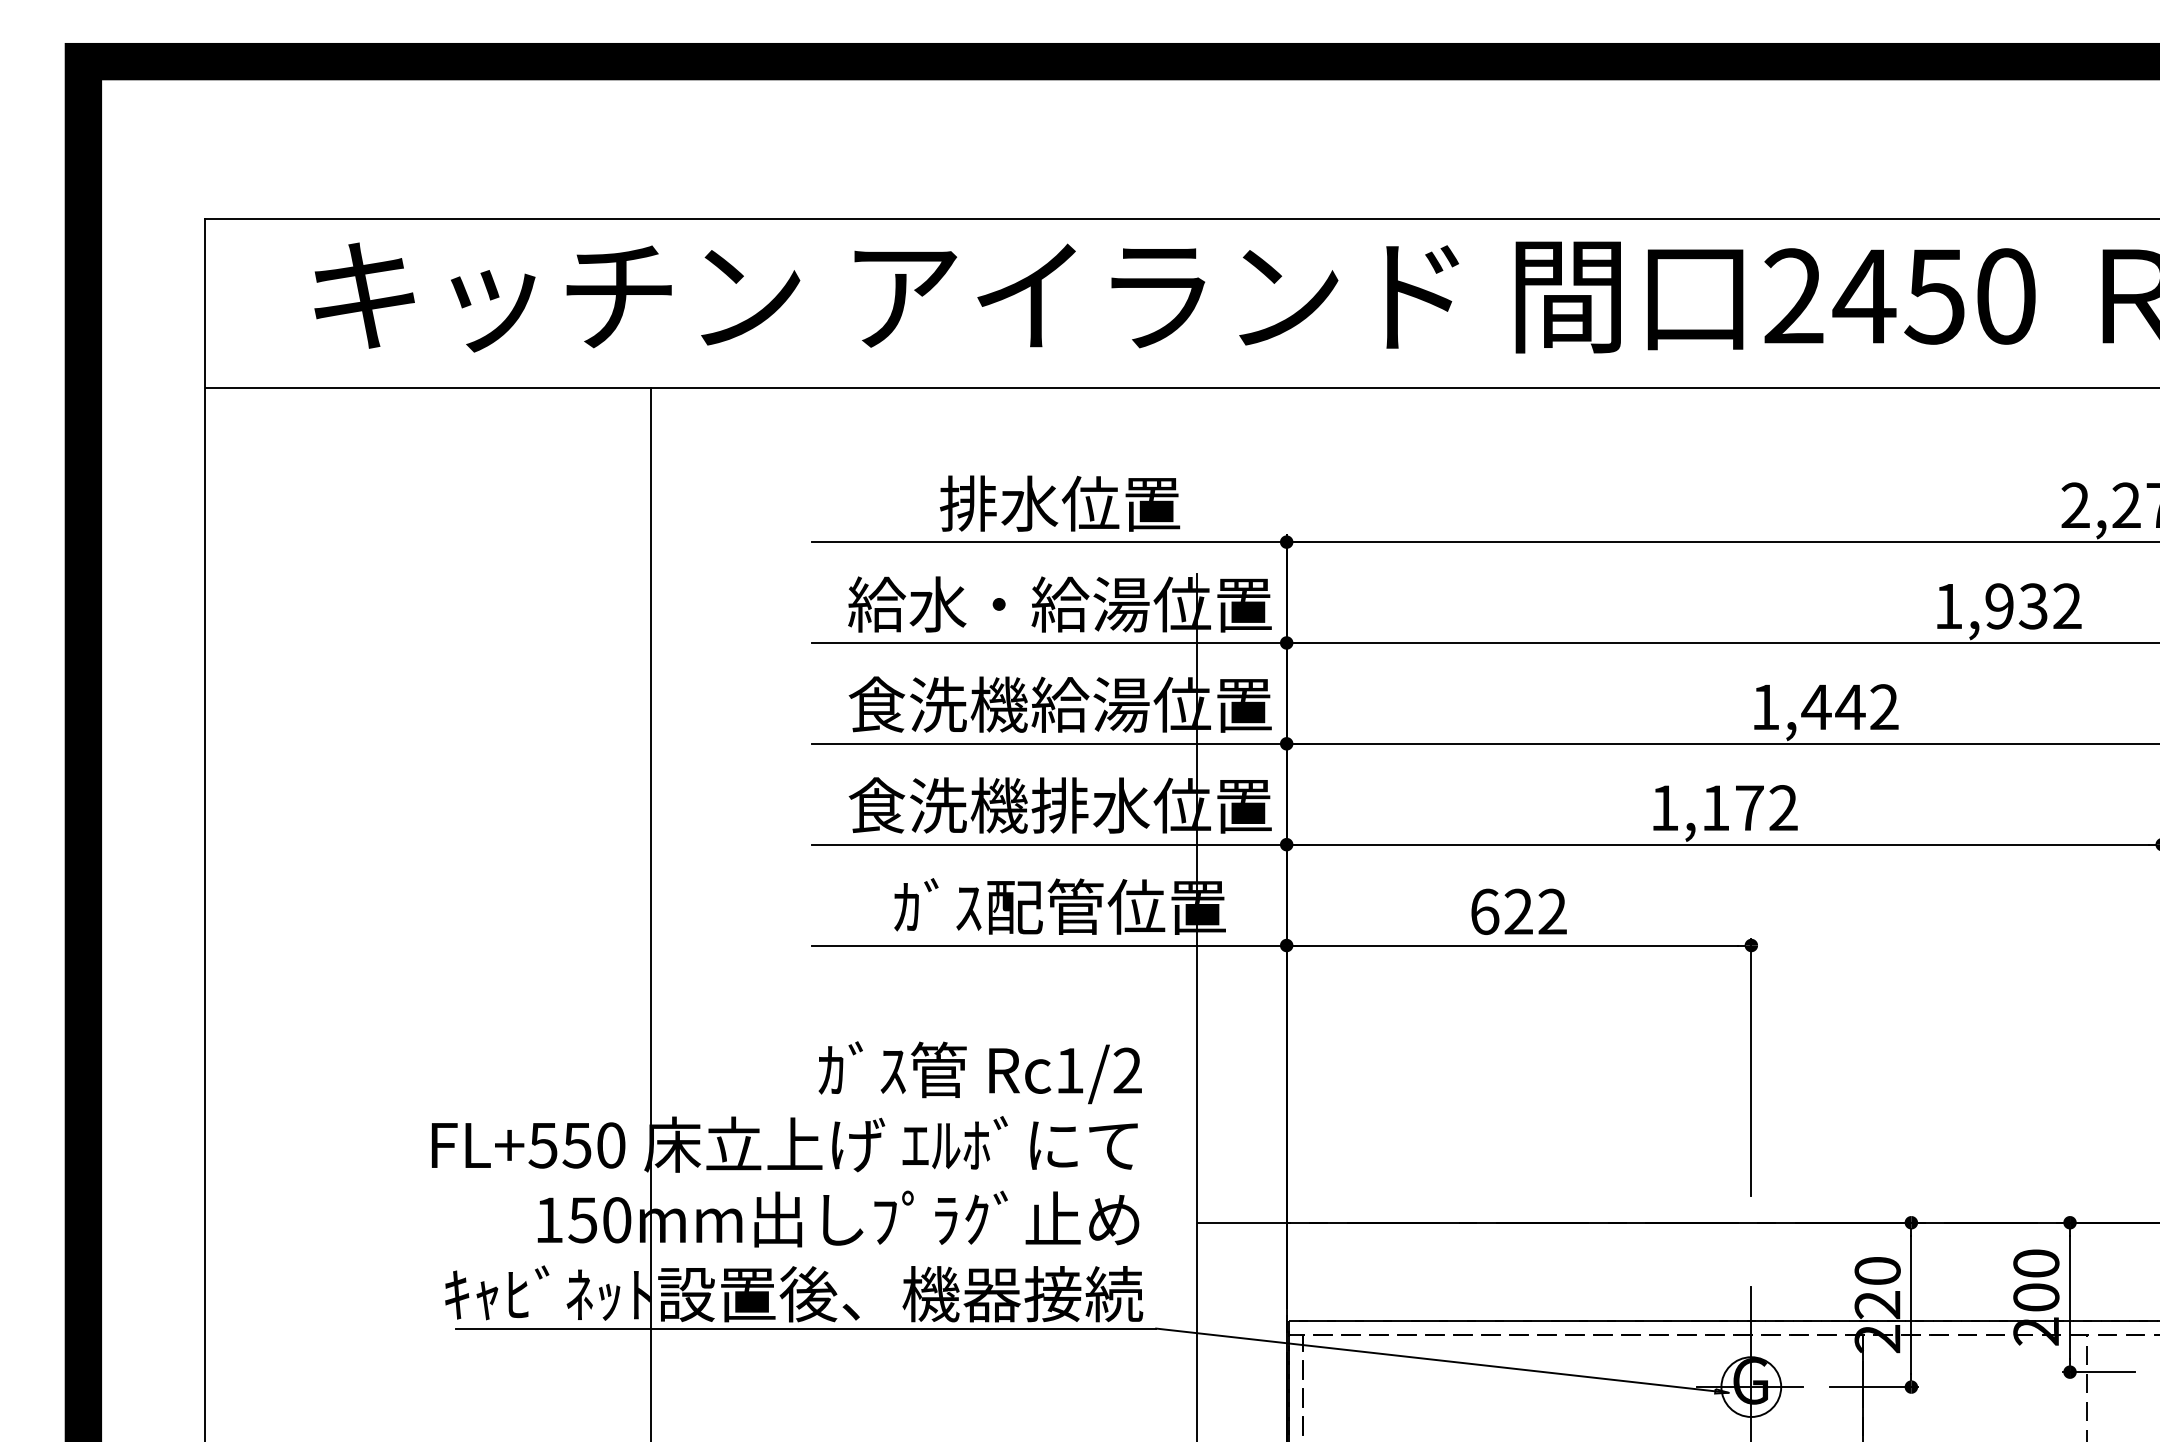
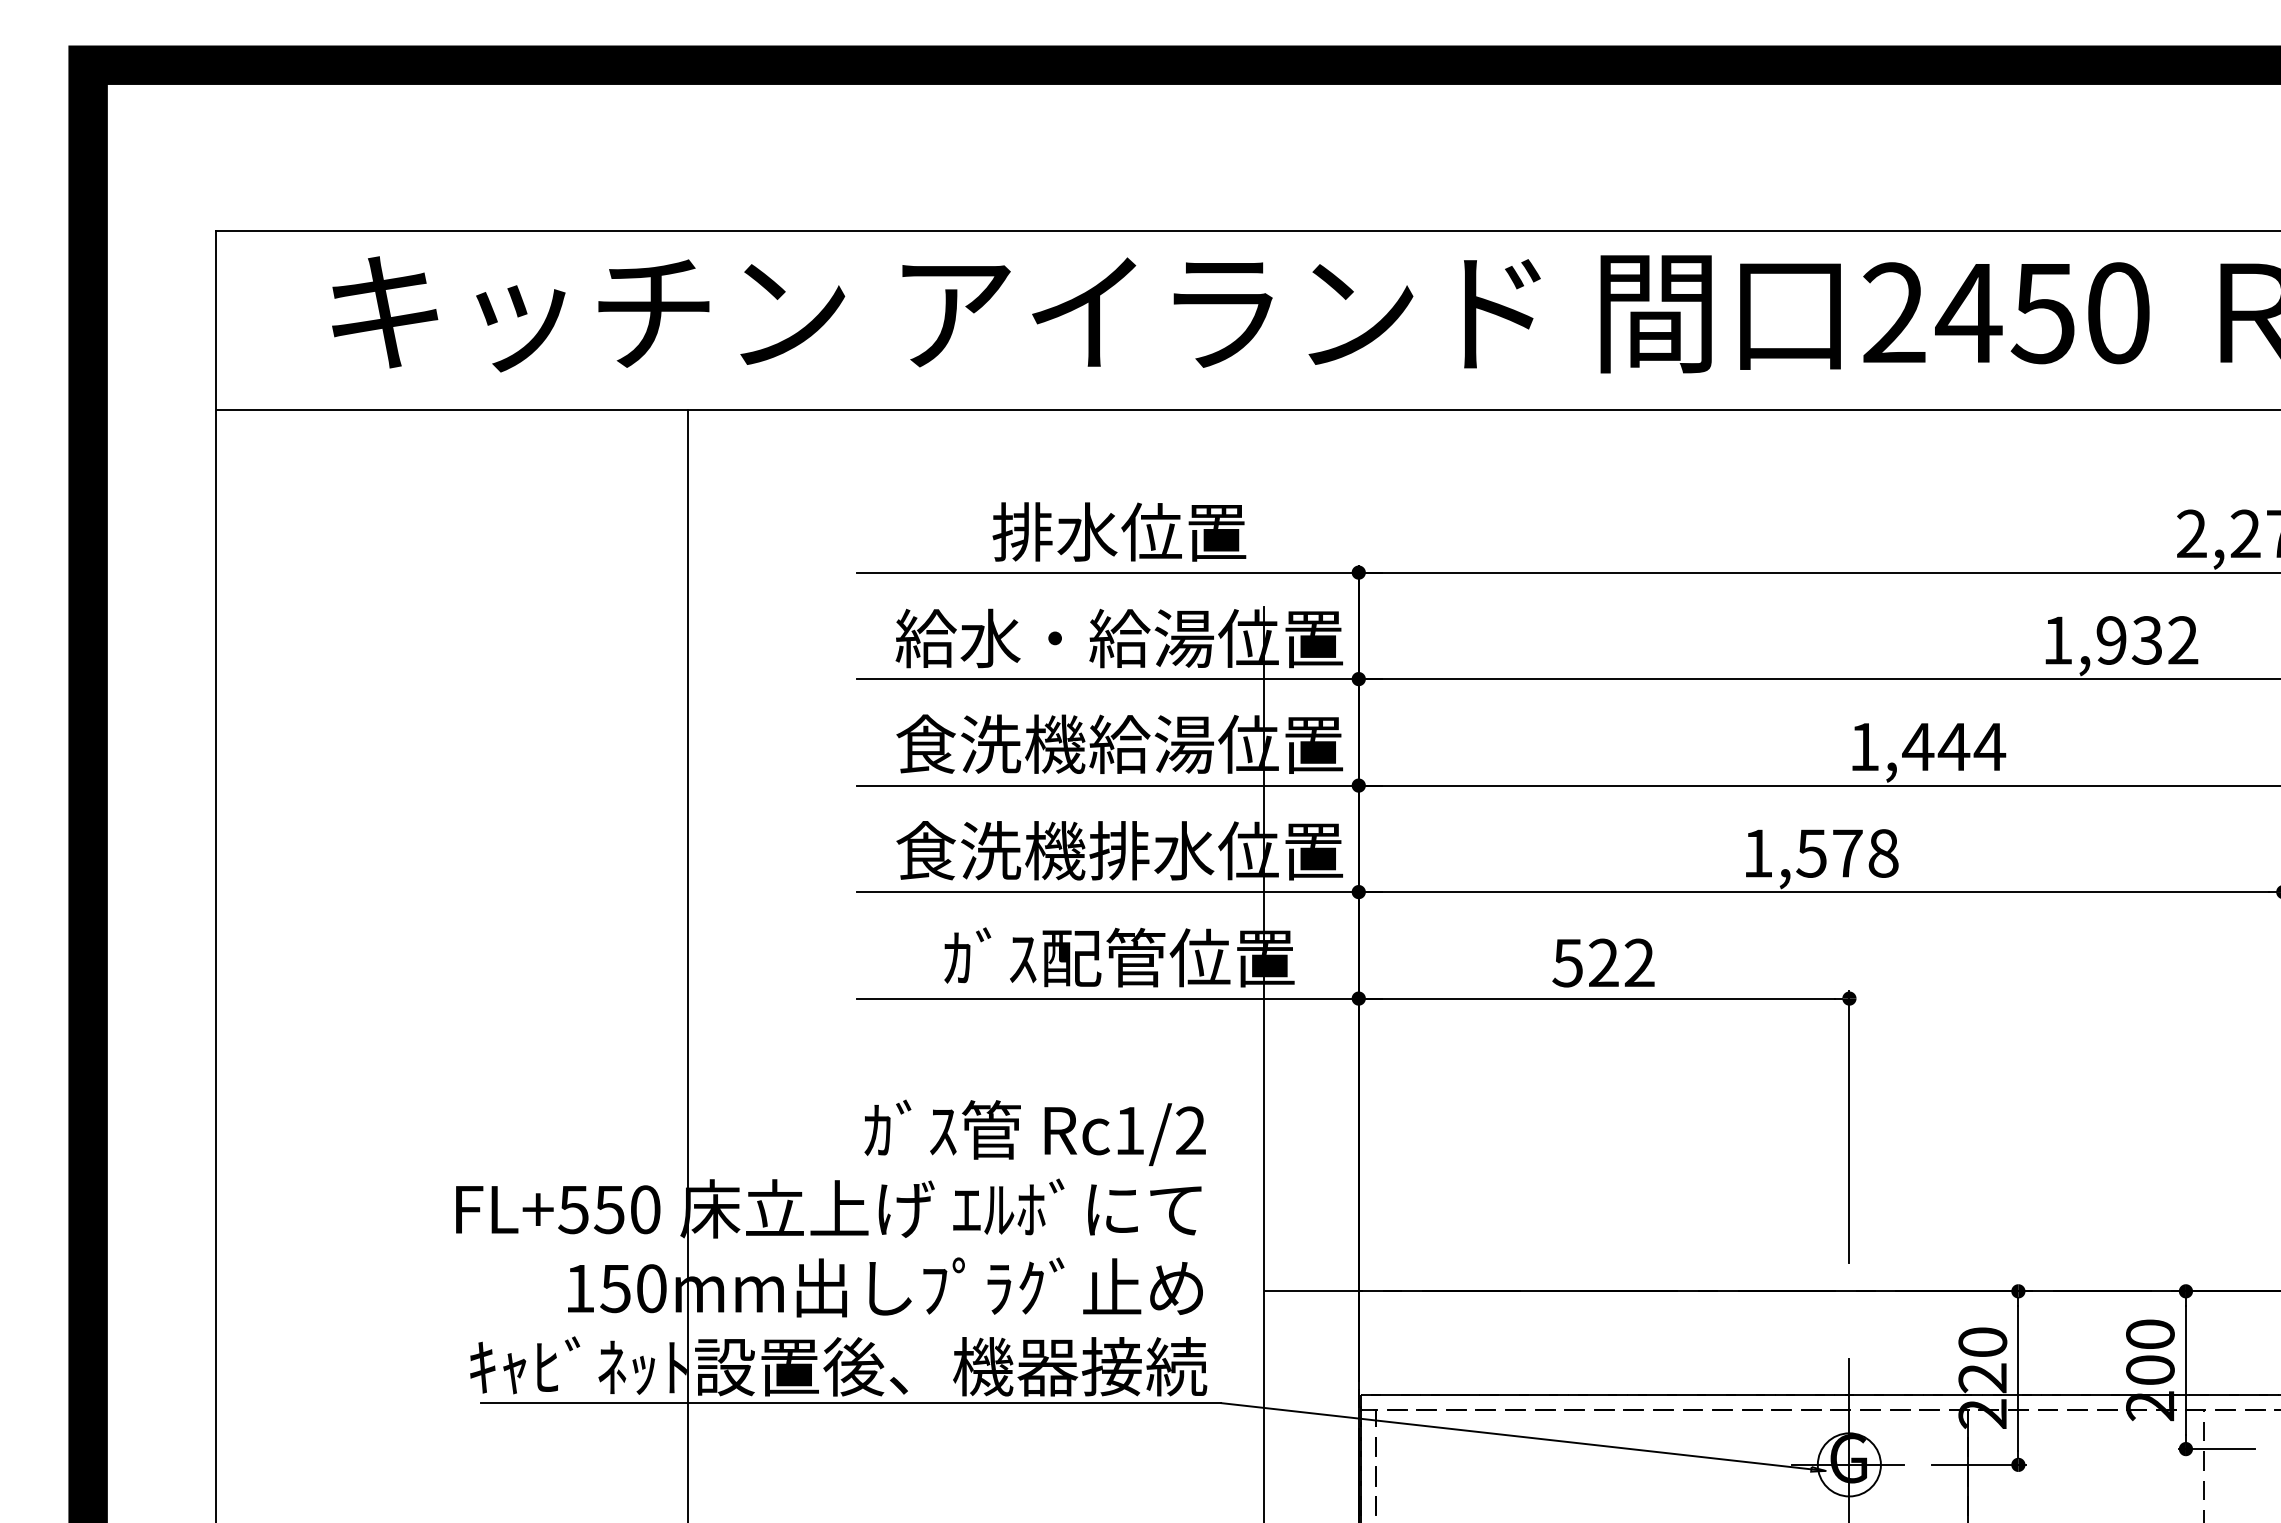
text: (1884, 706) -> (1989, 746), 1,442 -> 1,444
text: (1749, 808) -> (1847, 853), 1,172 -> 1,578
text: (1484, 911) -> (1567, 962), 622 -> 522

